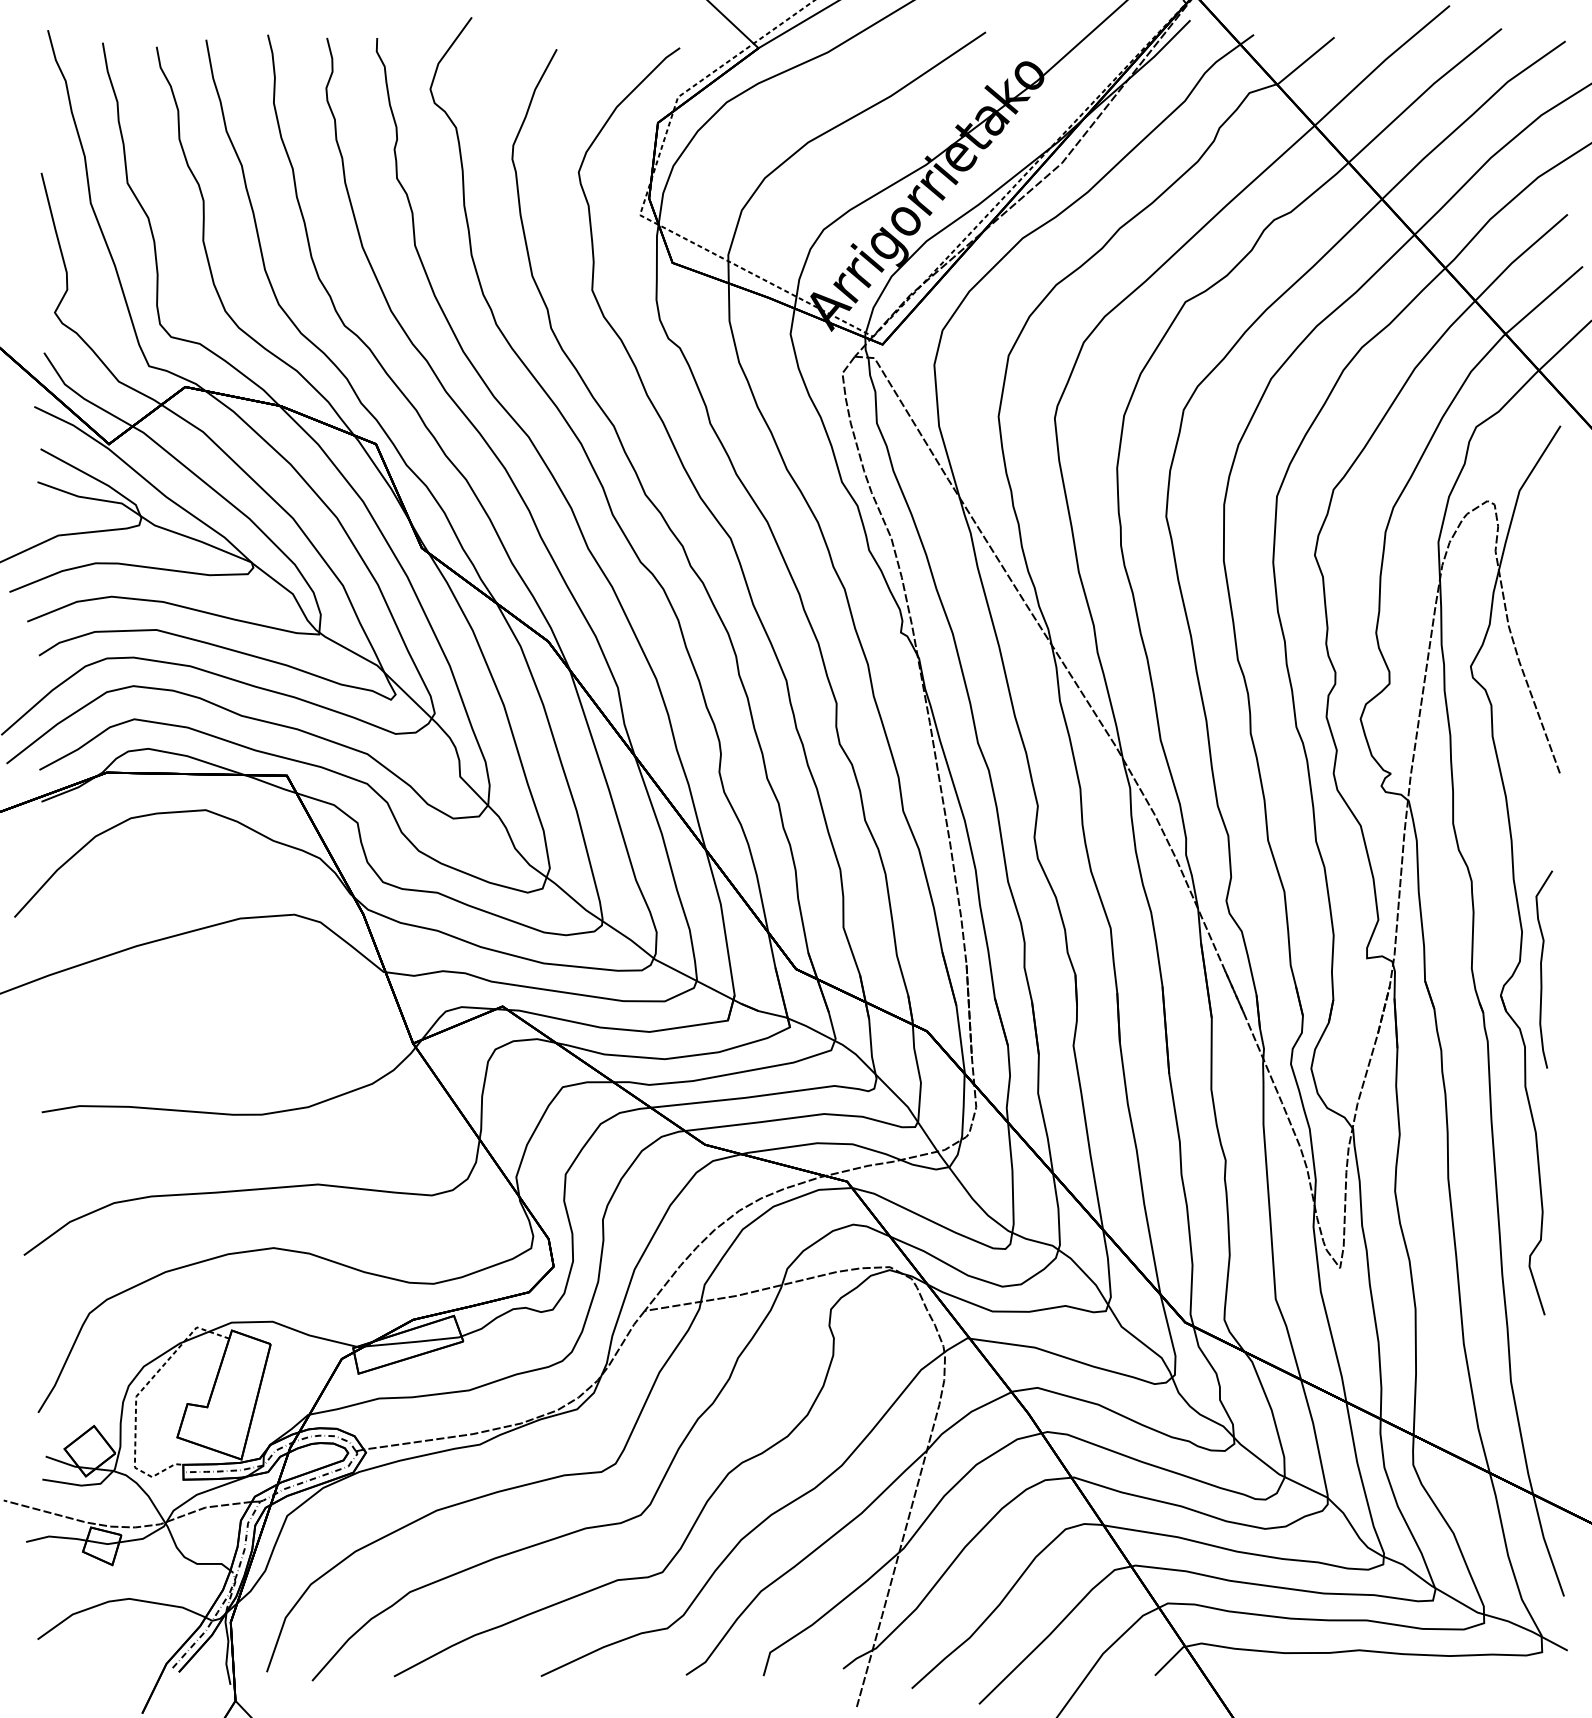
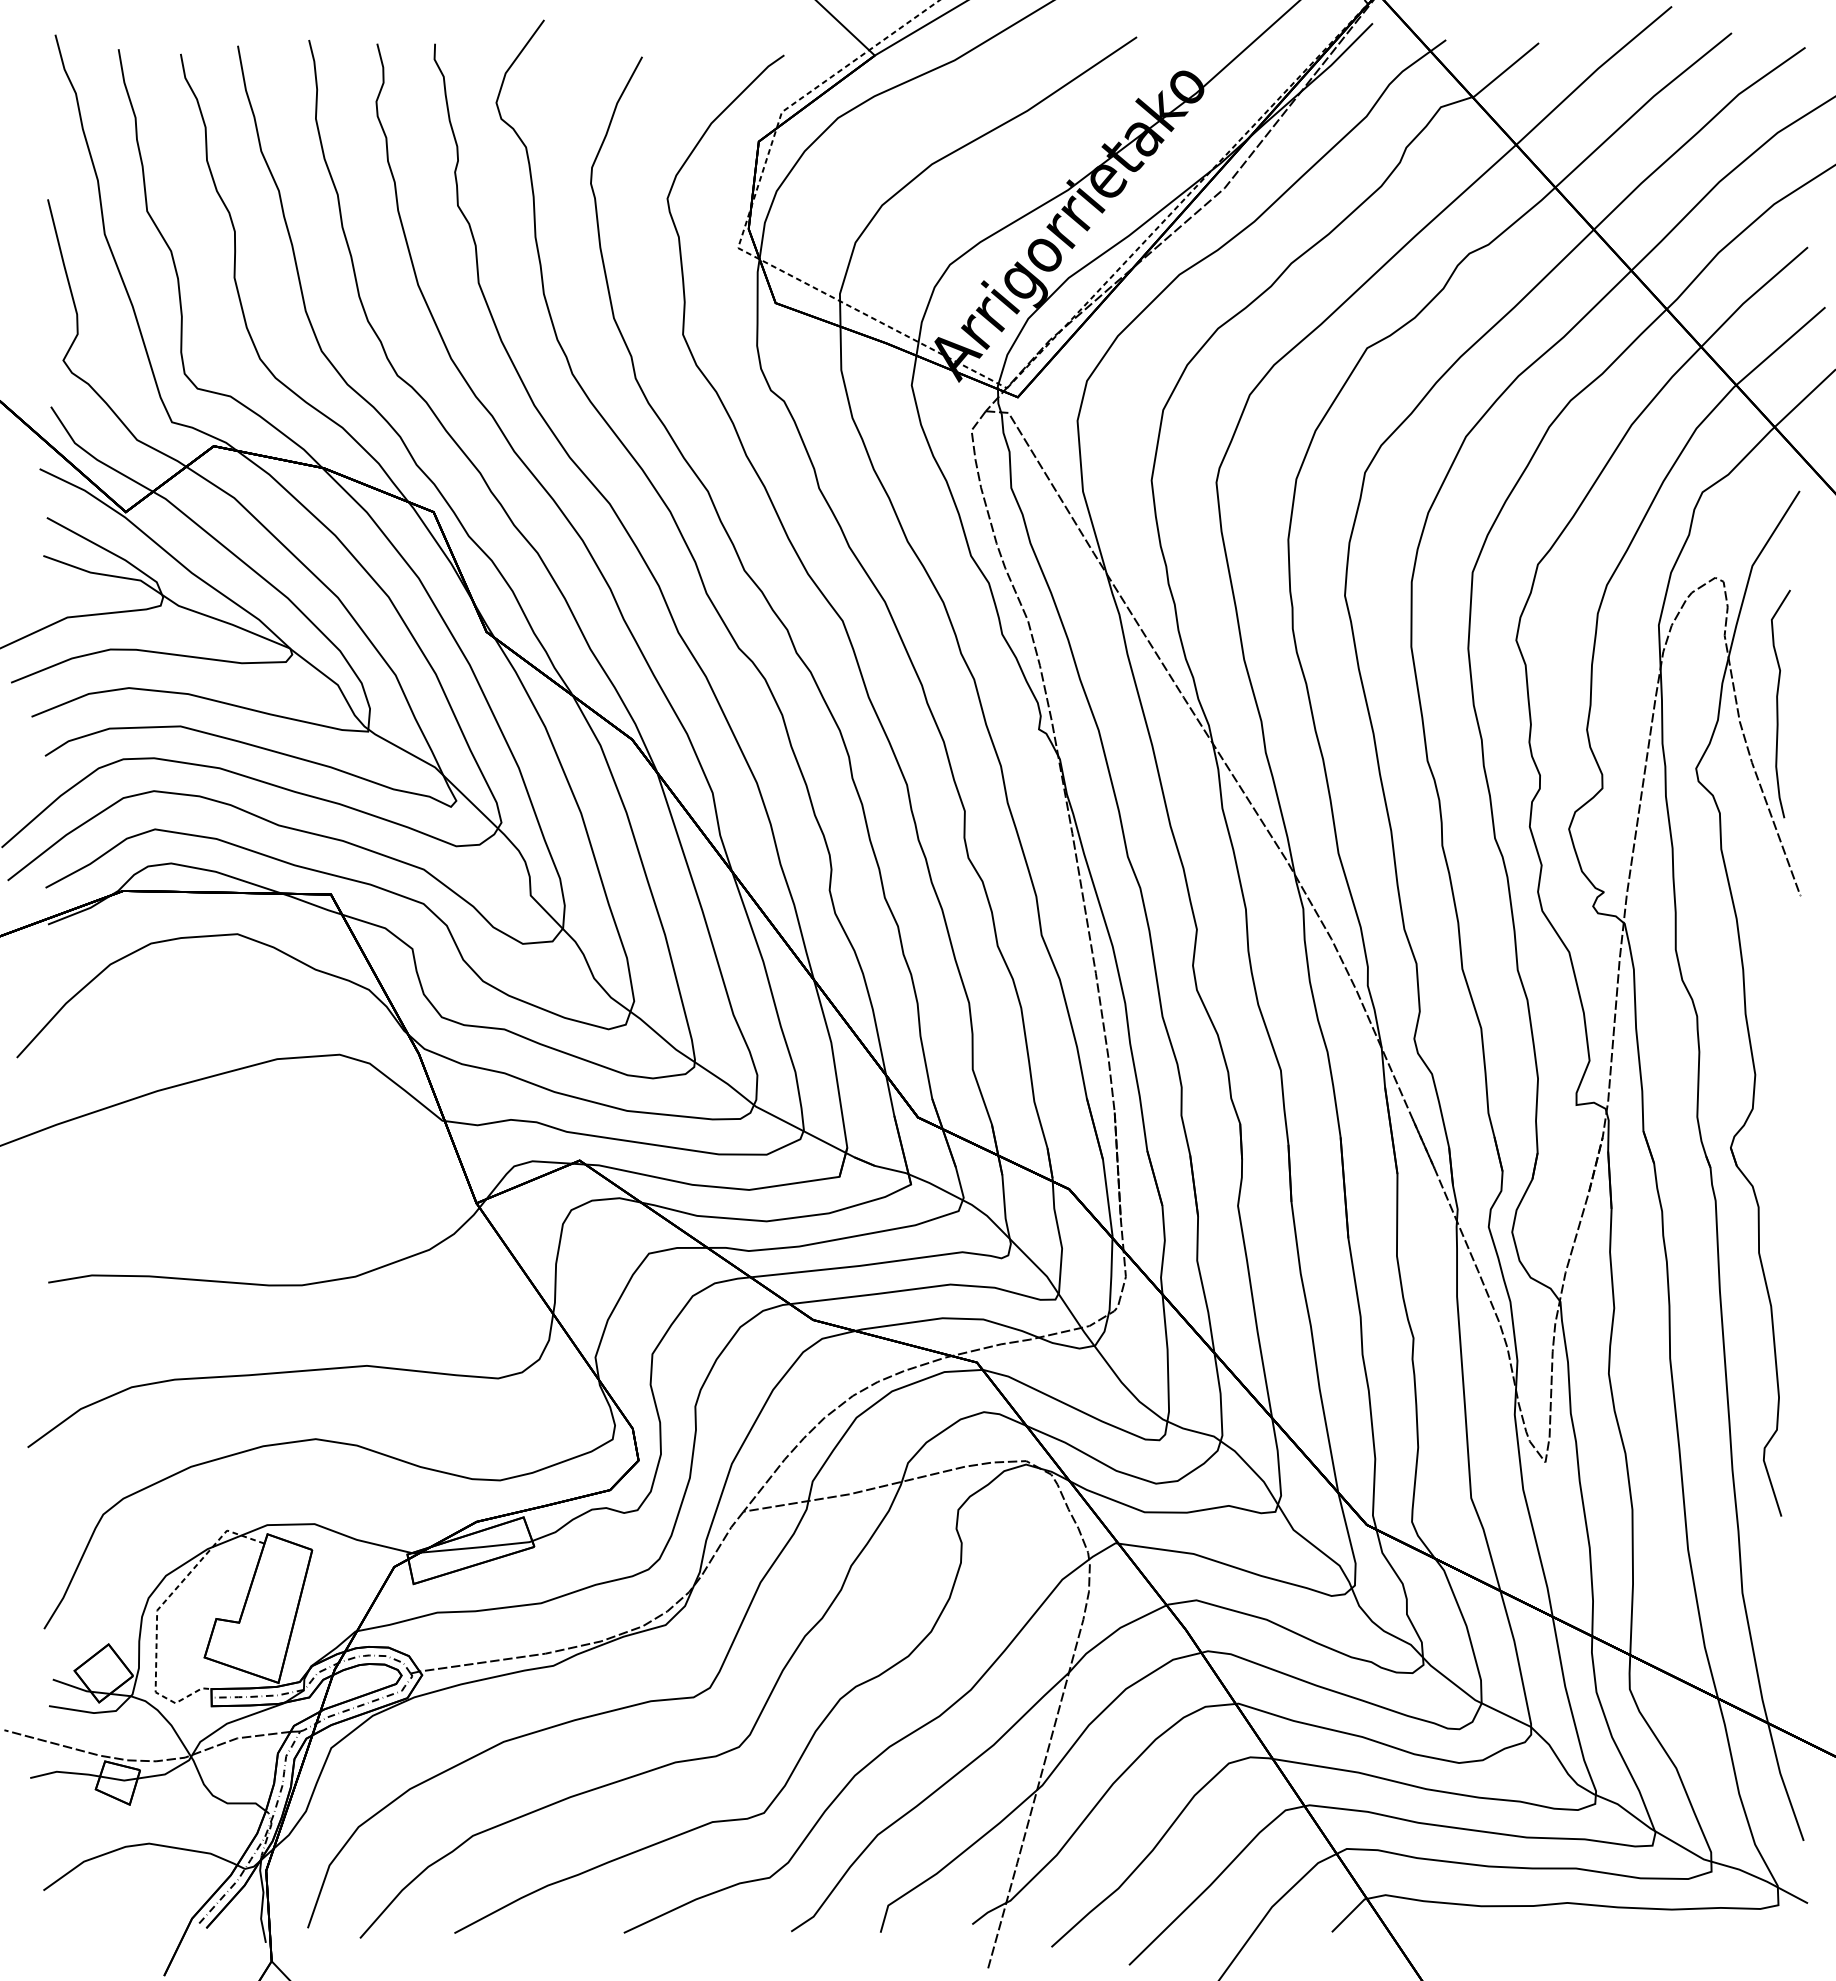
curve: (1542, 969) -> (1778, 703), moved

